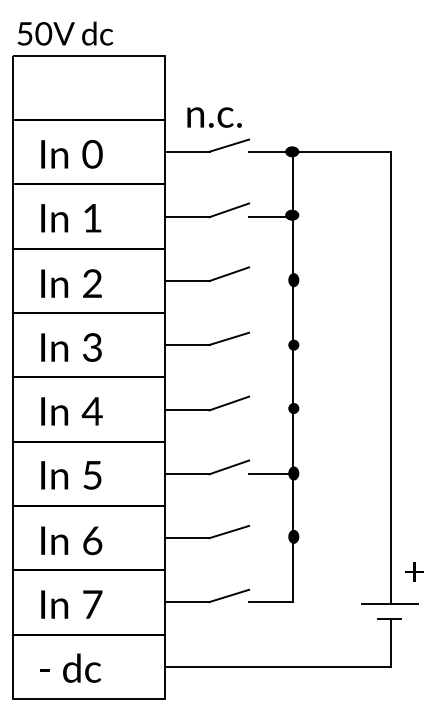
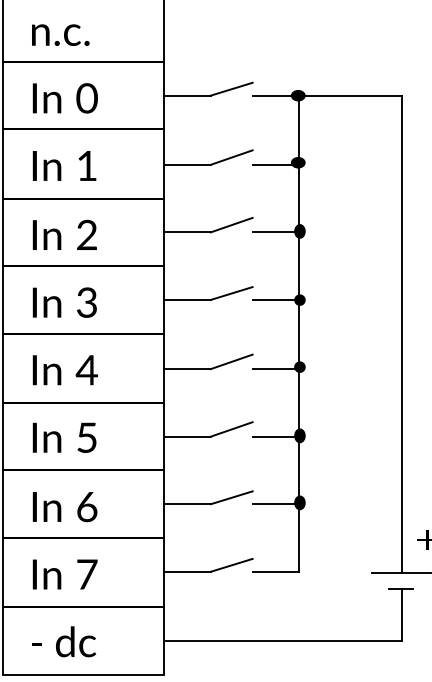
text: (214, 117) -> (60, 35), moved
line: (271, 281) -> (276, 232), added
line: (271, 344) -> (276, 299), added
line: (271, 410) -> (276, 369), added
line: (271, 538) -> (276, 504), added

